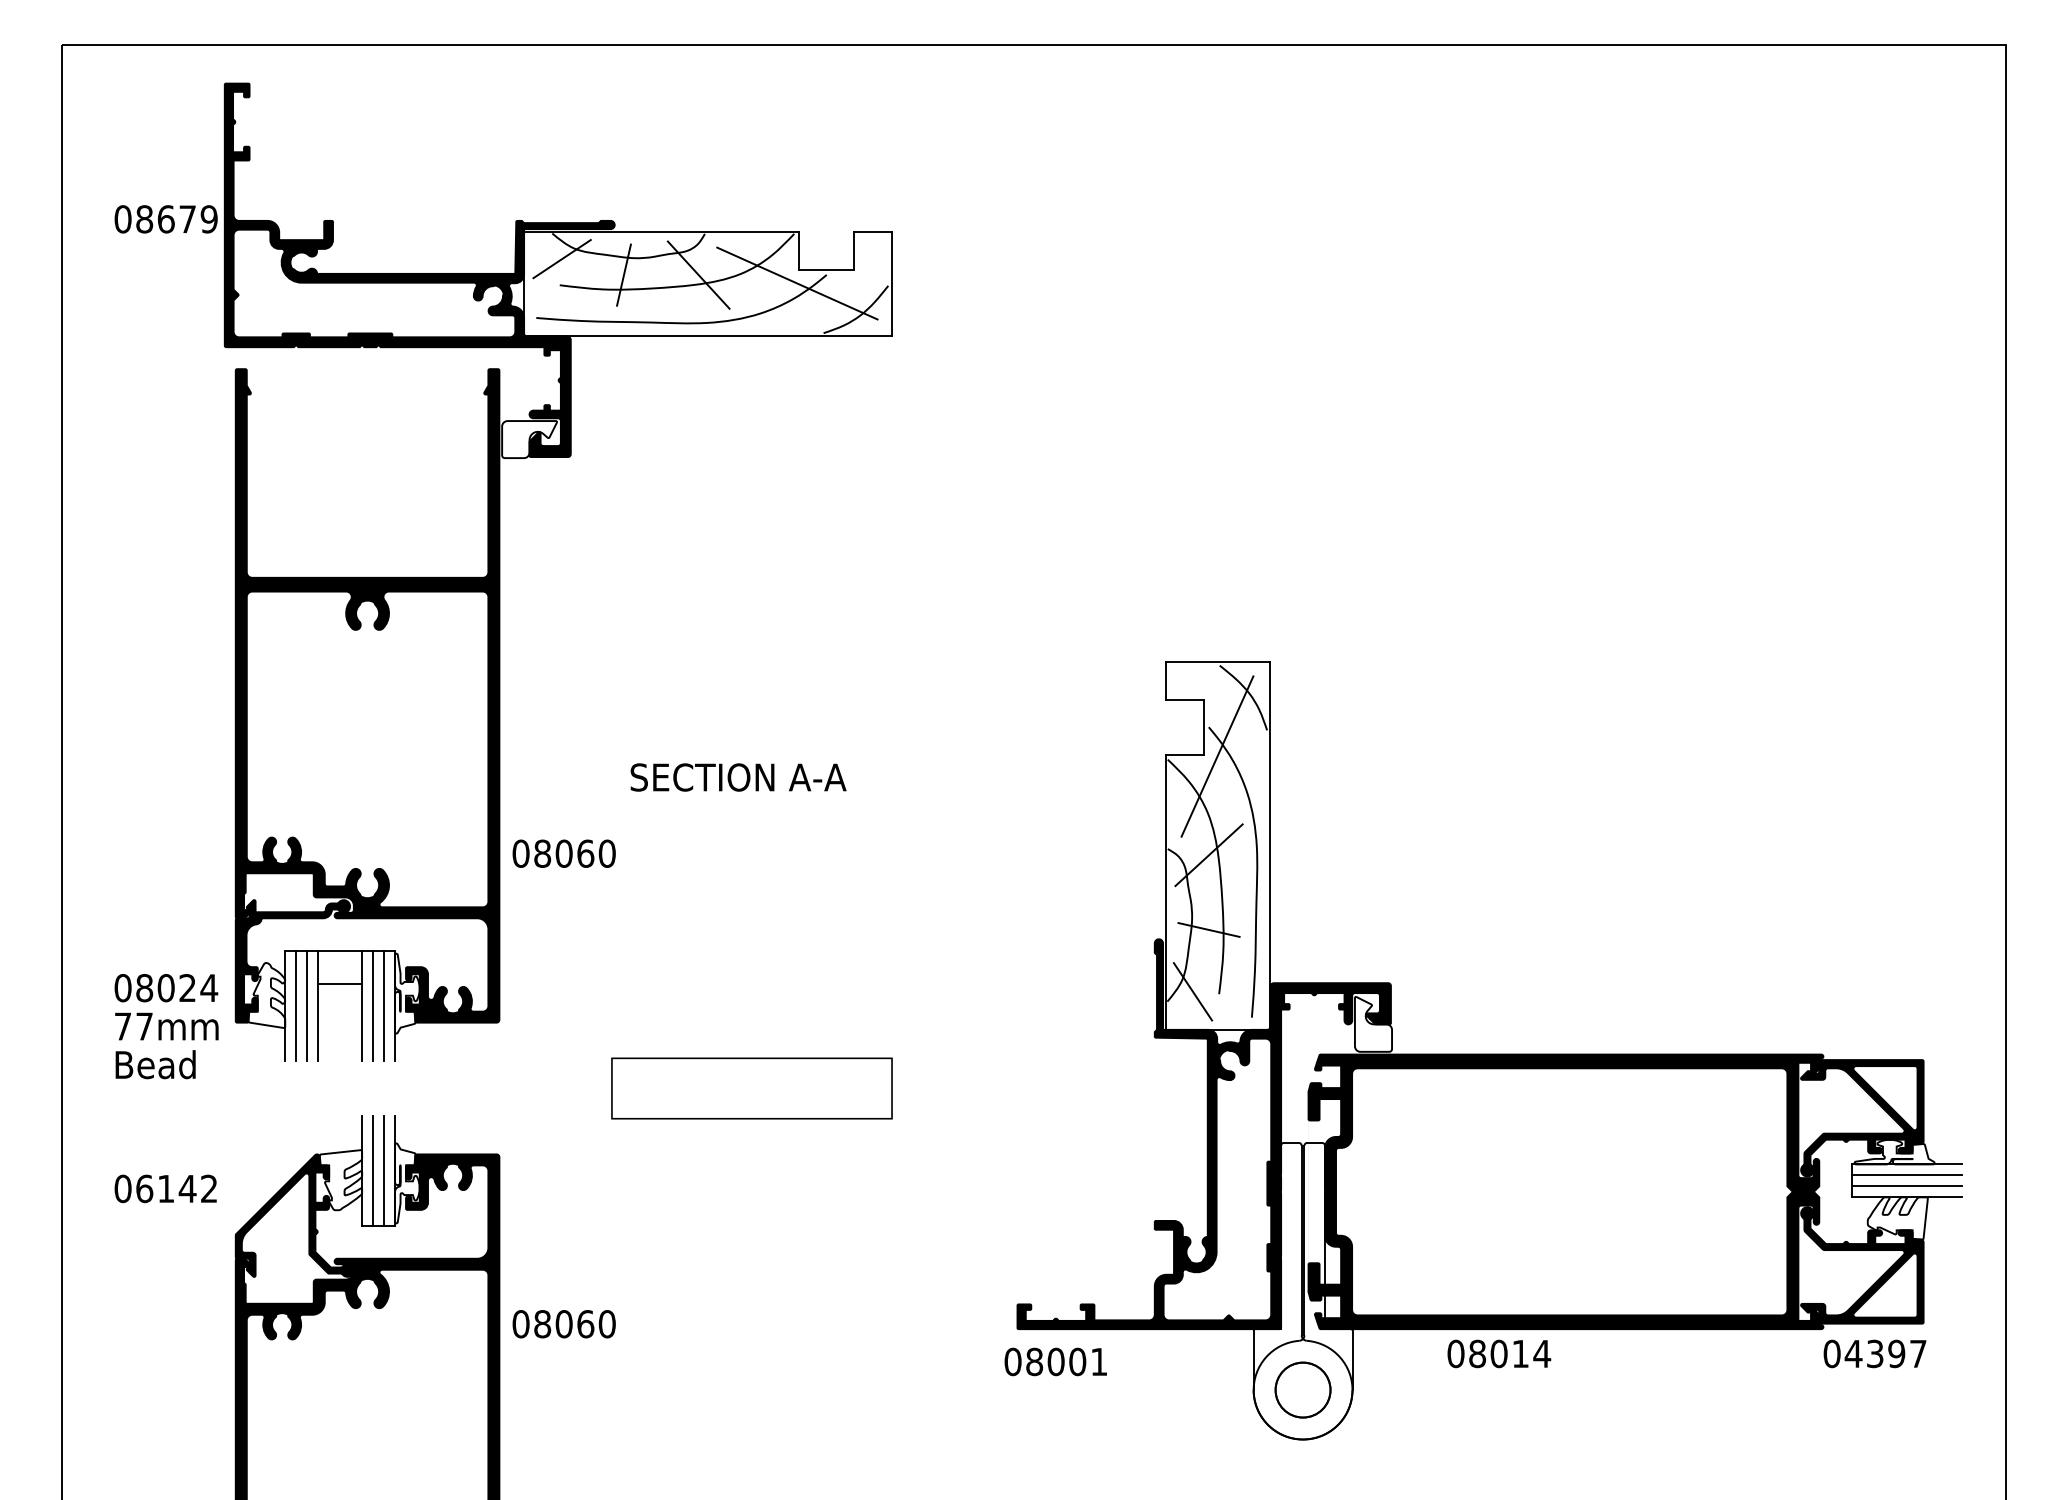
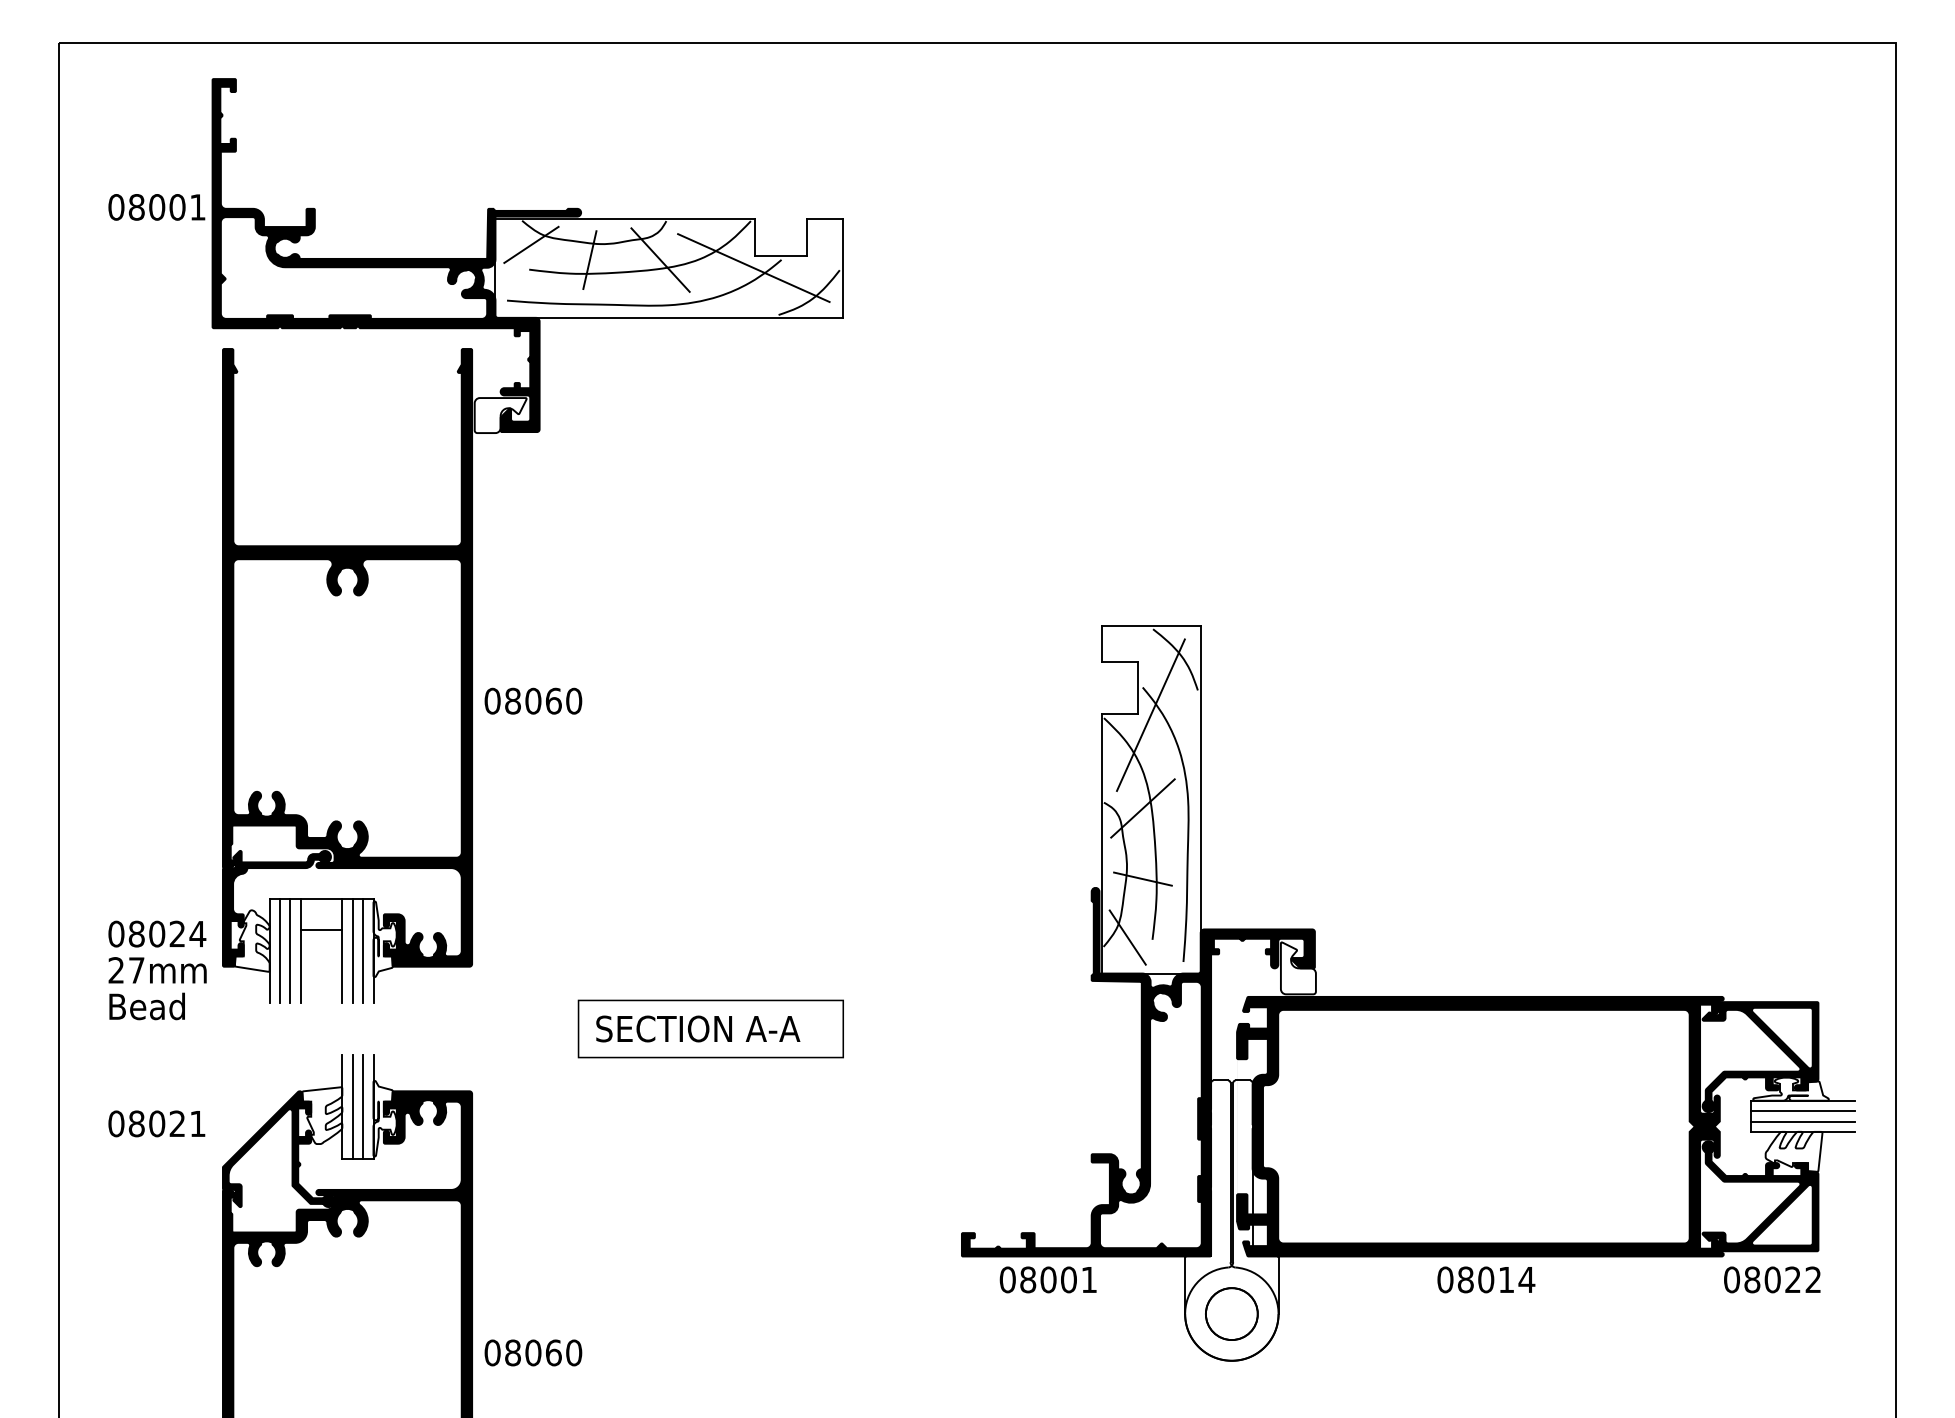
text: (187, 219) -> (177, 207), 08679 -> 08001
text: (738, 777) -> (698, 1028), moved
text: (563, 853) -> (532, 700), moved
text: (122, 1026) -> (115, 970), 77mm -> 27mm
text: (176, 1188) -> (166, 1123), 06142 -> 08021
text: (563, 1324) -> (532, 1353), moved
text: (1499, 1353) -> (1486, 1279), moved
text: (1885, 1353) -> (1782, 1279), 04397 -> 08022
text: (1055, 1361) -> (1047, 1279), moved

